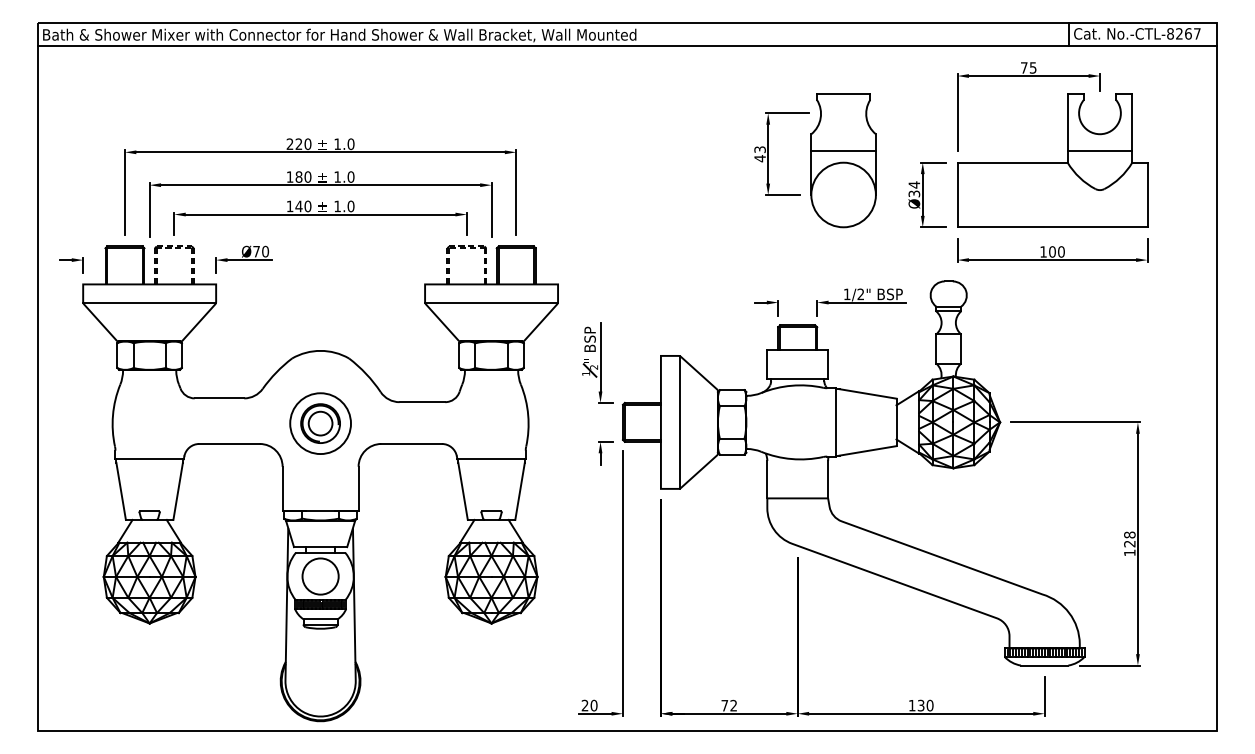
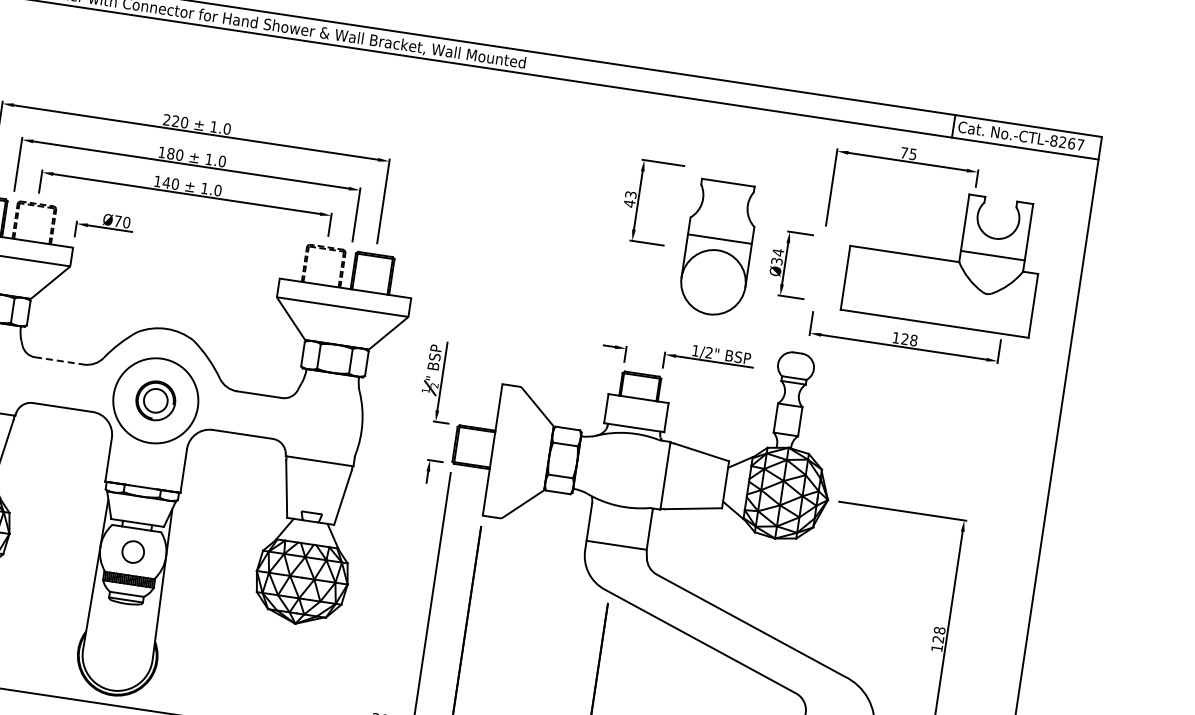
part: (843, 160) -> (718, 248), moved
part: (1052, 160) -> (944, 257), moved
text: (1056, 251) -> (909, 339), 100 -> 128
line: (219, 398) -> (59, 361), solid -> dashed
line: (679, 422) -> (510, 452), removed
circle: (320, 423) -> (155, 400), size x1.4
circle: (320, 576) -> (133, 552), size x0.6

